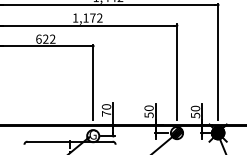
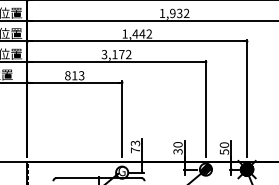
text: (75, 17) -> (104, 54), 1,172 -> 3,172
text: (45, 38) -> (74, 75), 622 -> 813
text: (106, 106) -> (135, 143), 70 -> 73
text: (148, 114) -> (177, 151), 50 -> 30

